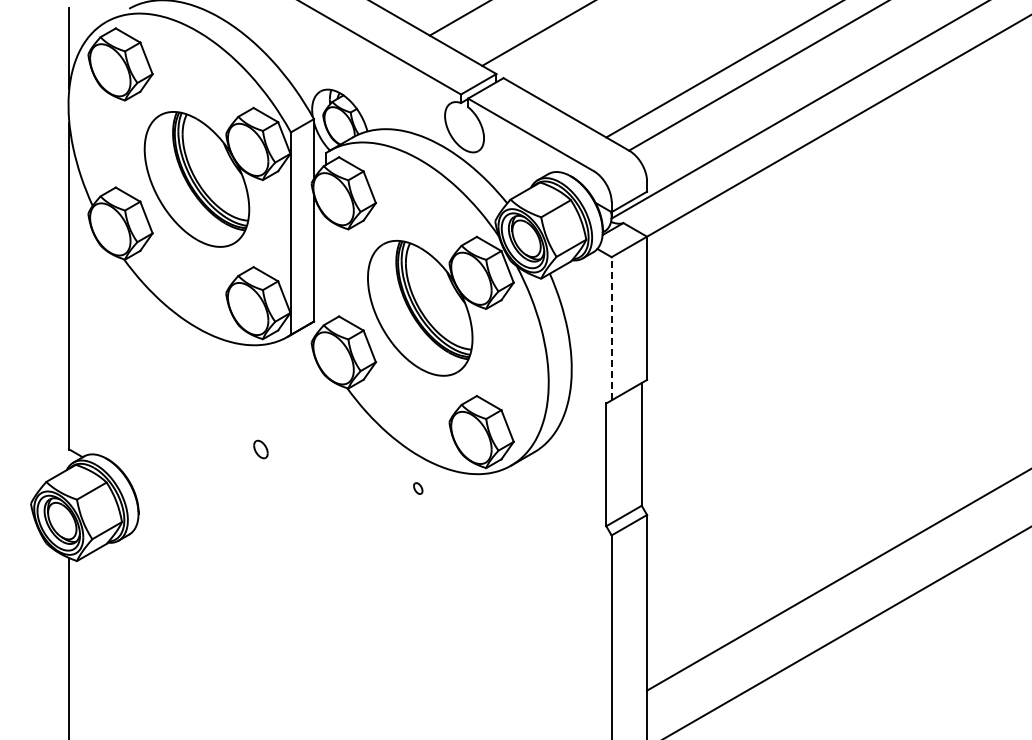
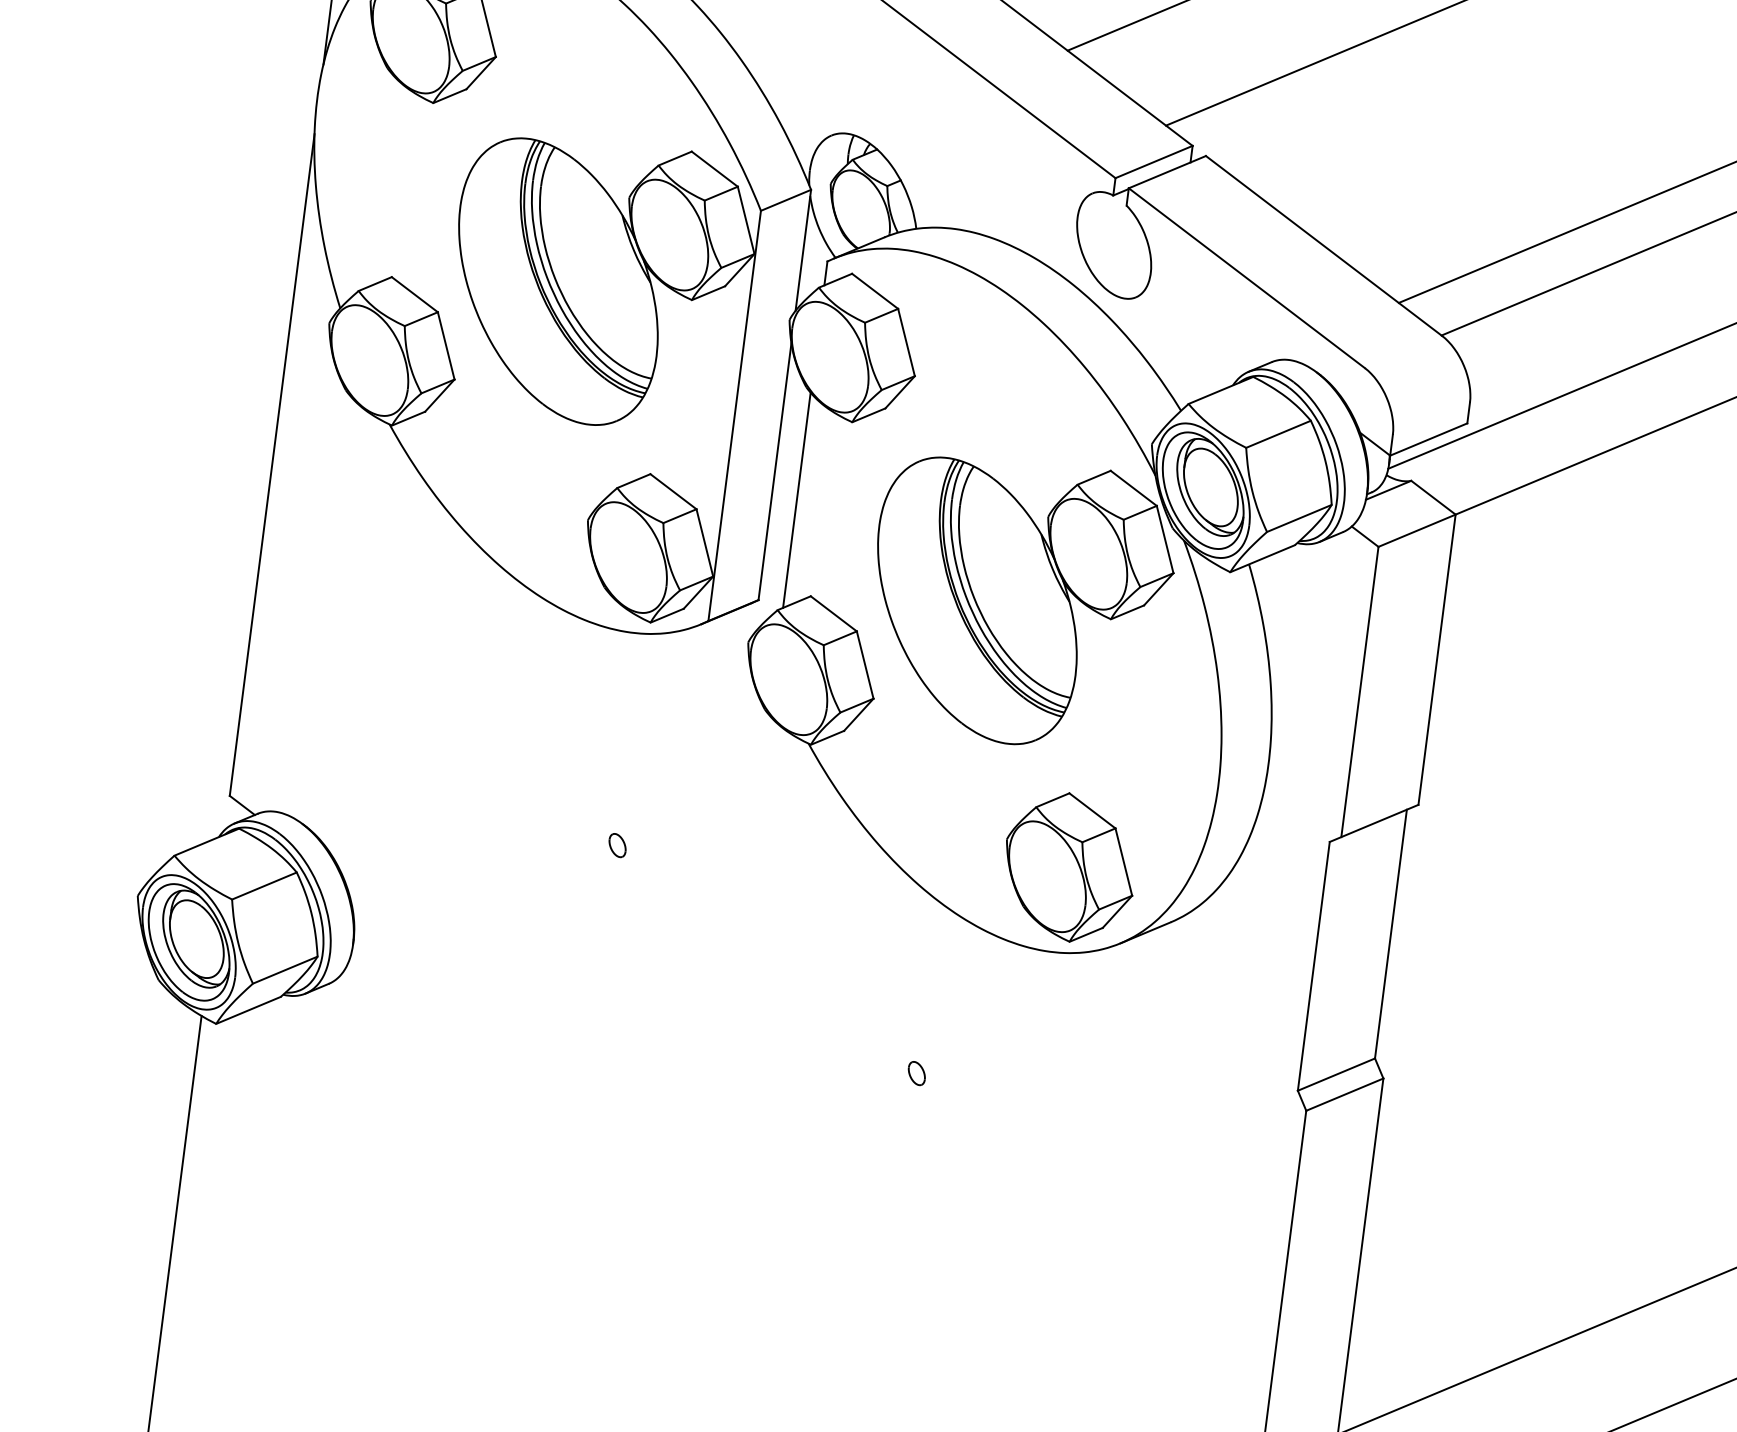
line: (326, 270) -> (797, 499), added
line: (611, 328) -> (1359, 691), dashed -> solid
part: (260, 449) -> (617, 845), size x0.62
part: (418, 488) -> (917, 1073), moved

